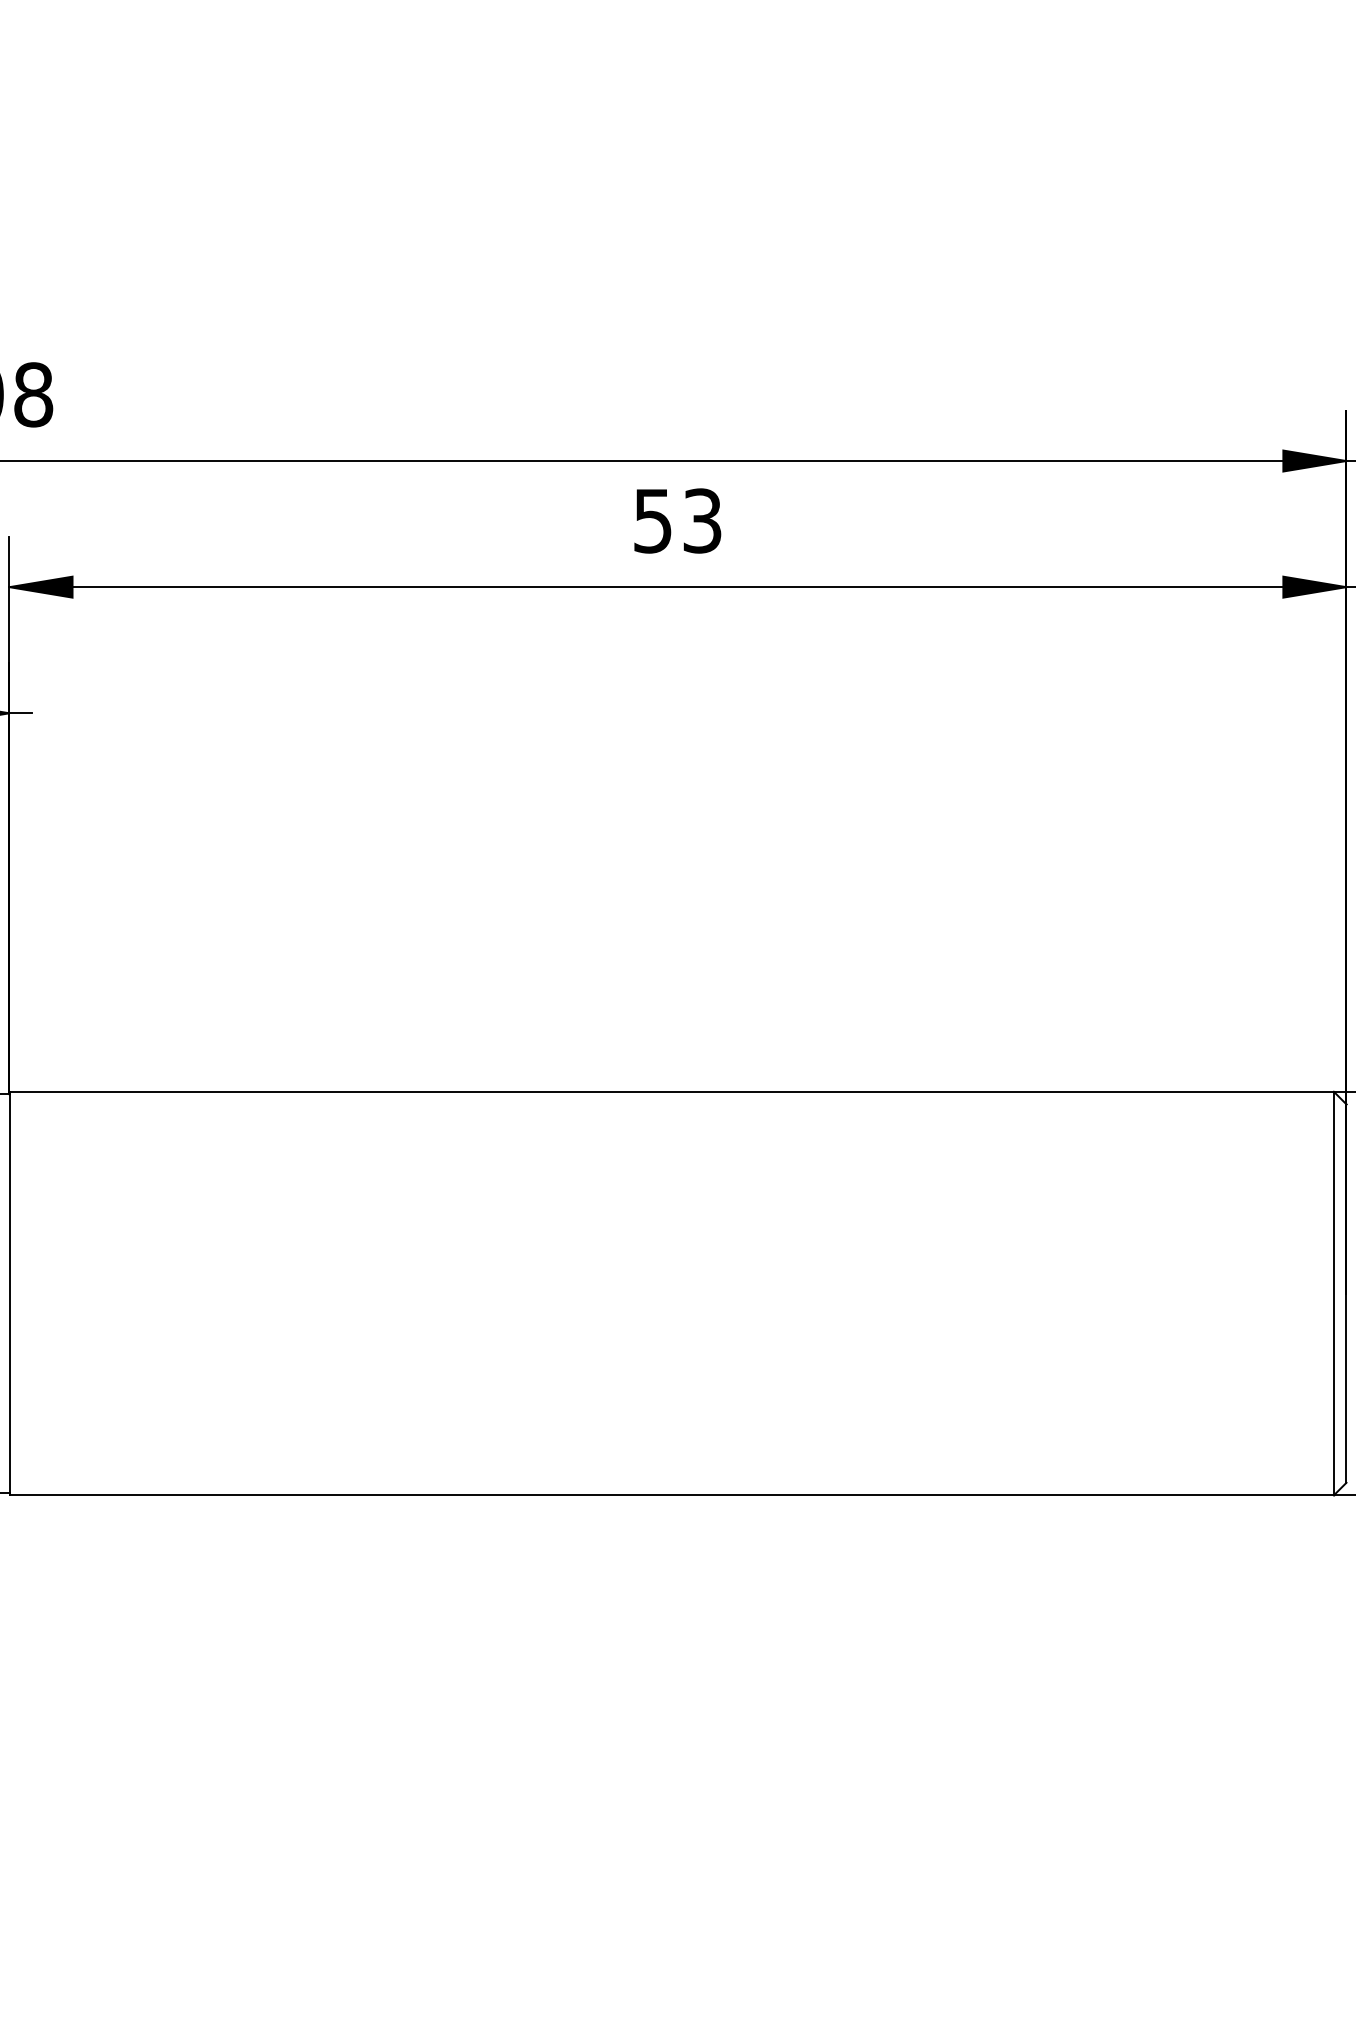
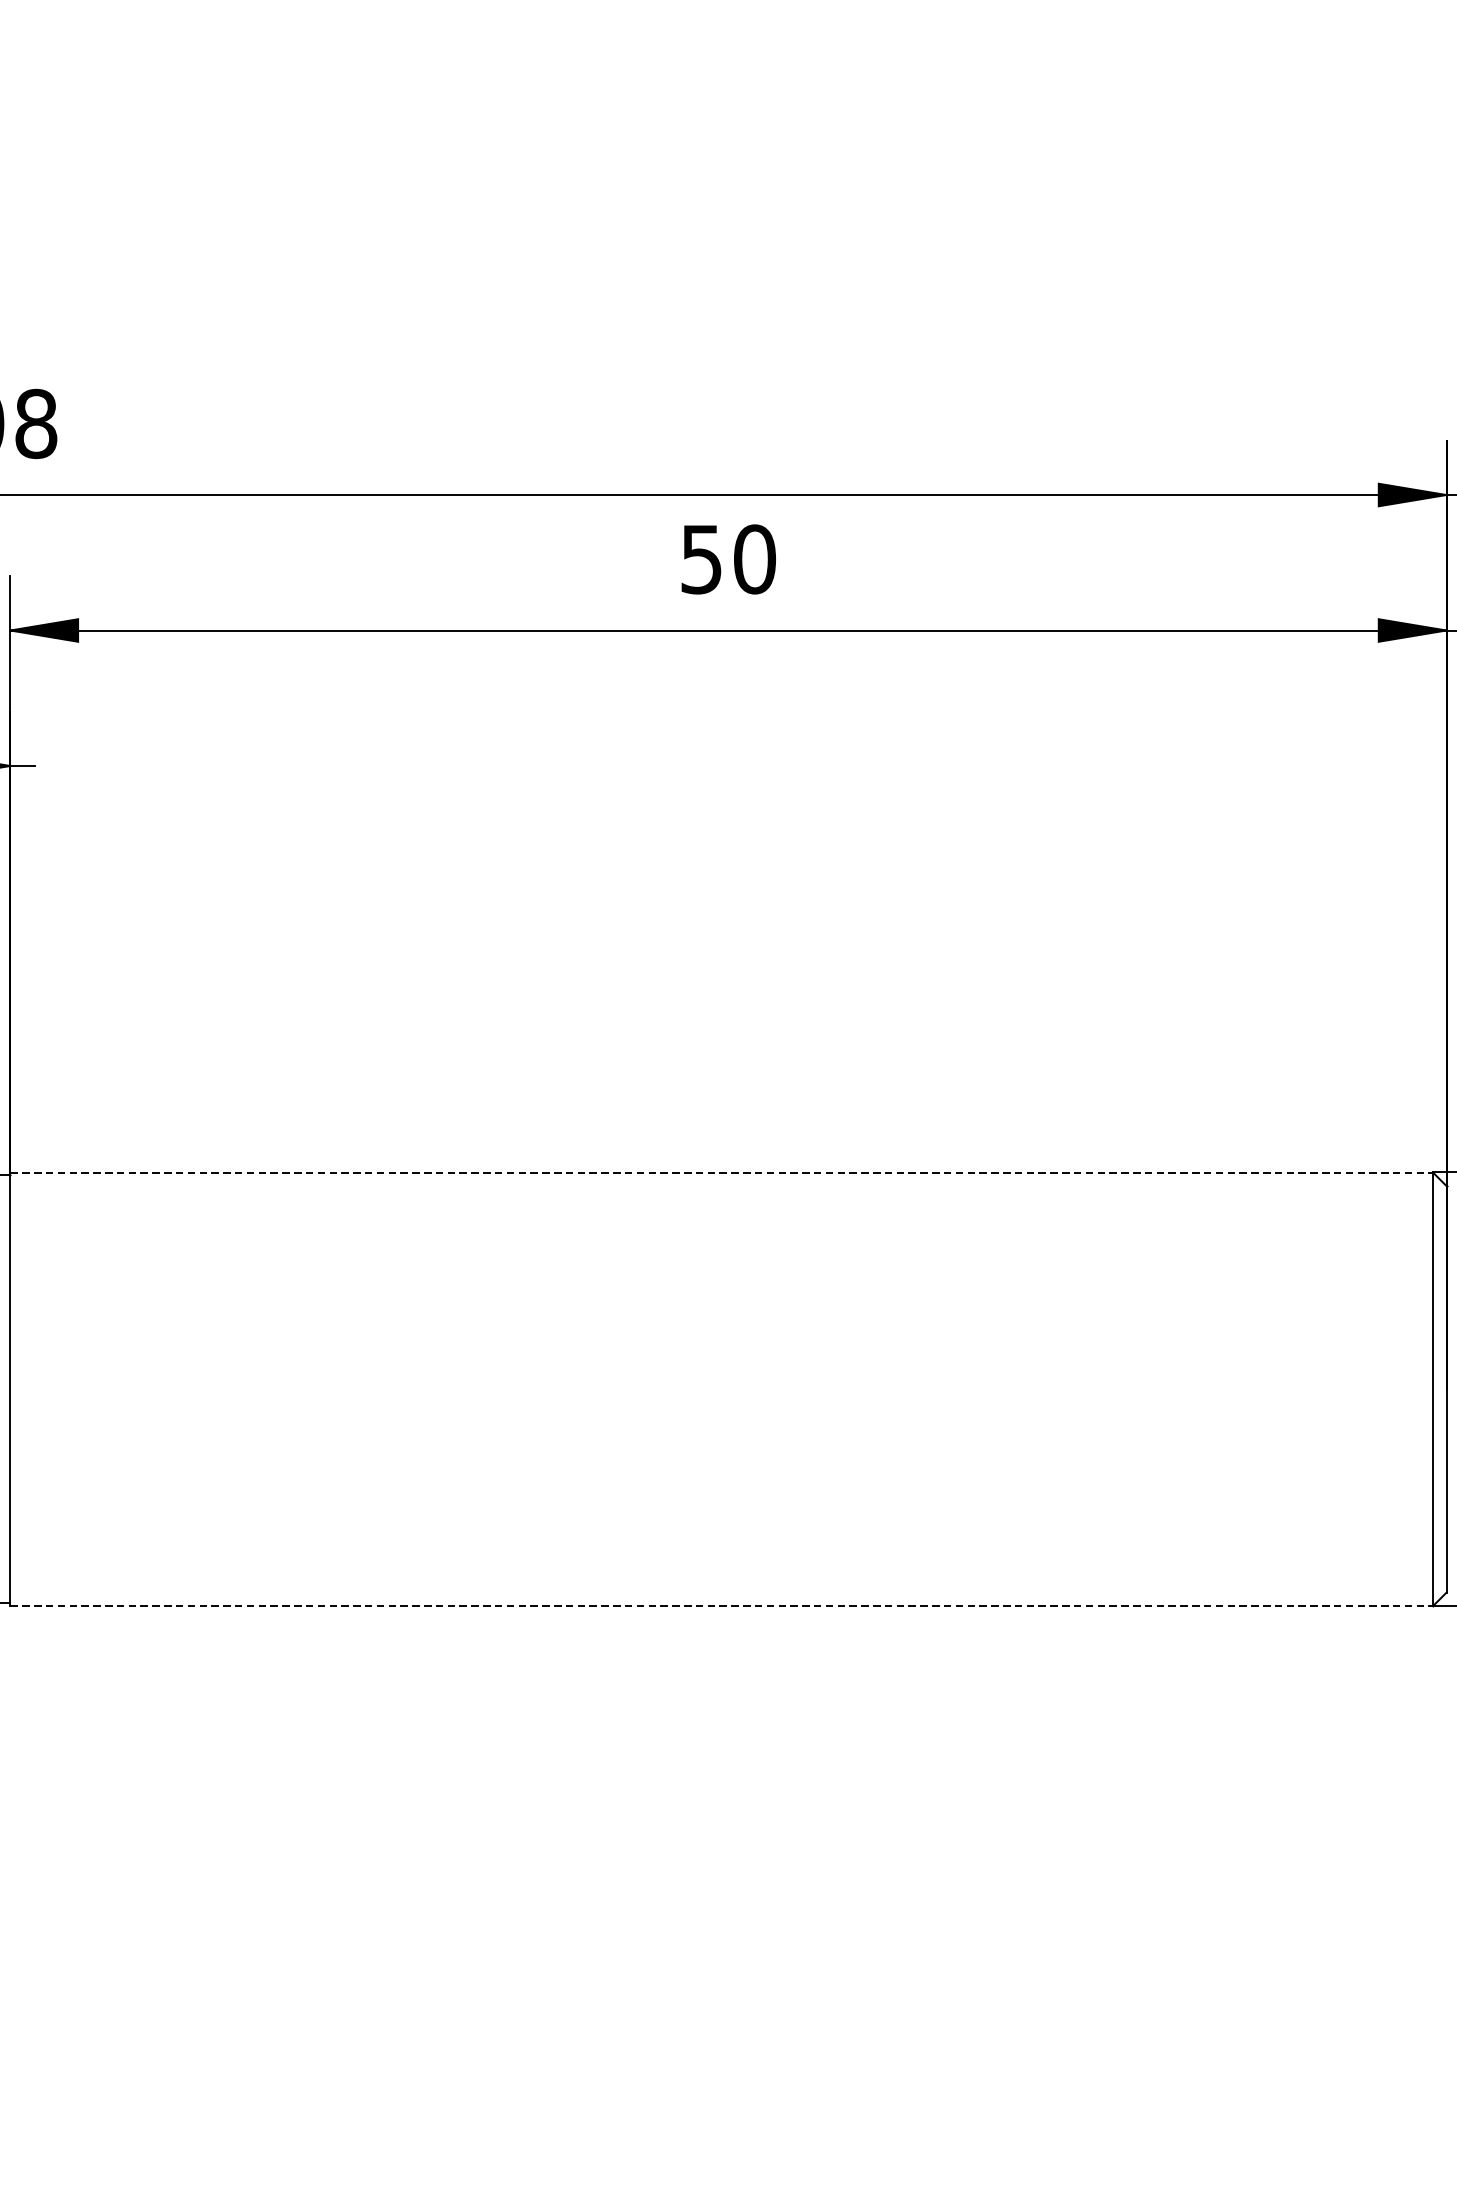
text: (702, 520) -> (754, 558), 53 -> 50
line: (672, 1091) -> (722, 1172), solid -> dashed
line: (672, 1495) -> (722, 1606), solid -> dashed

